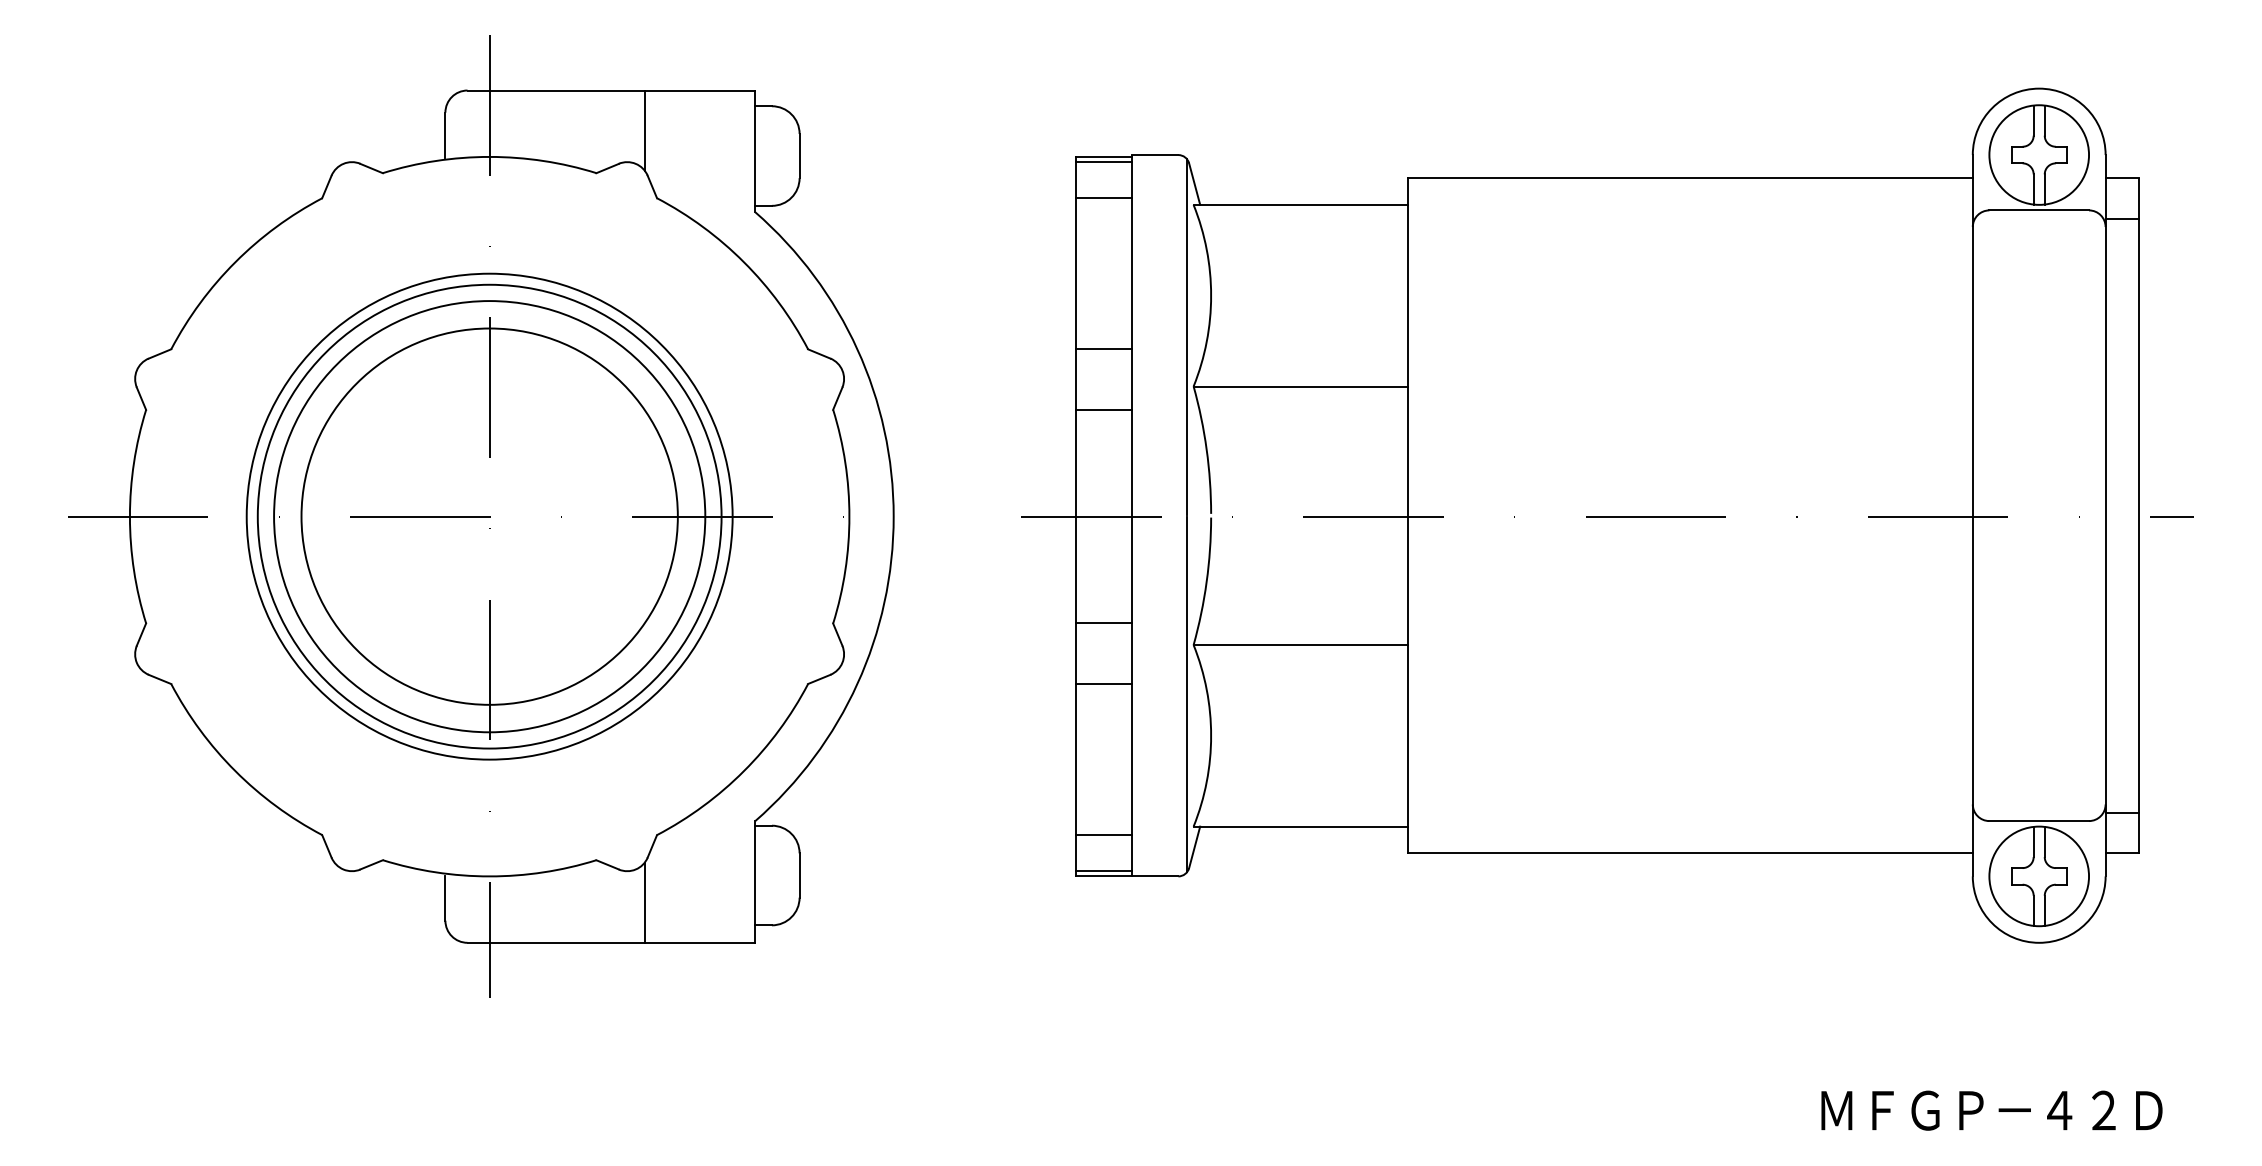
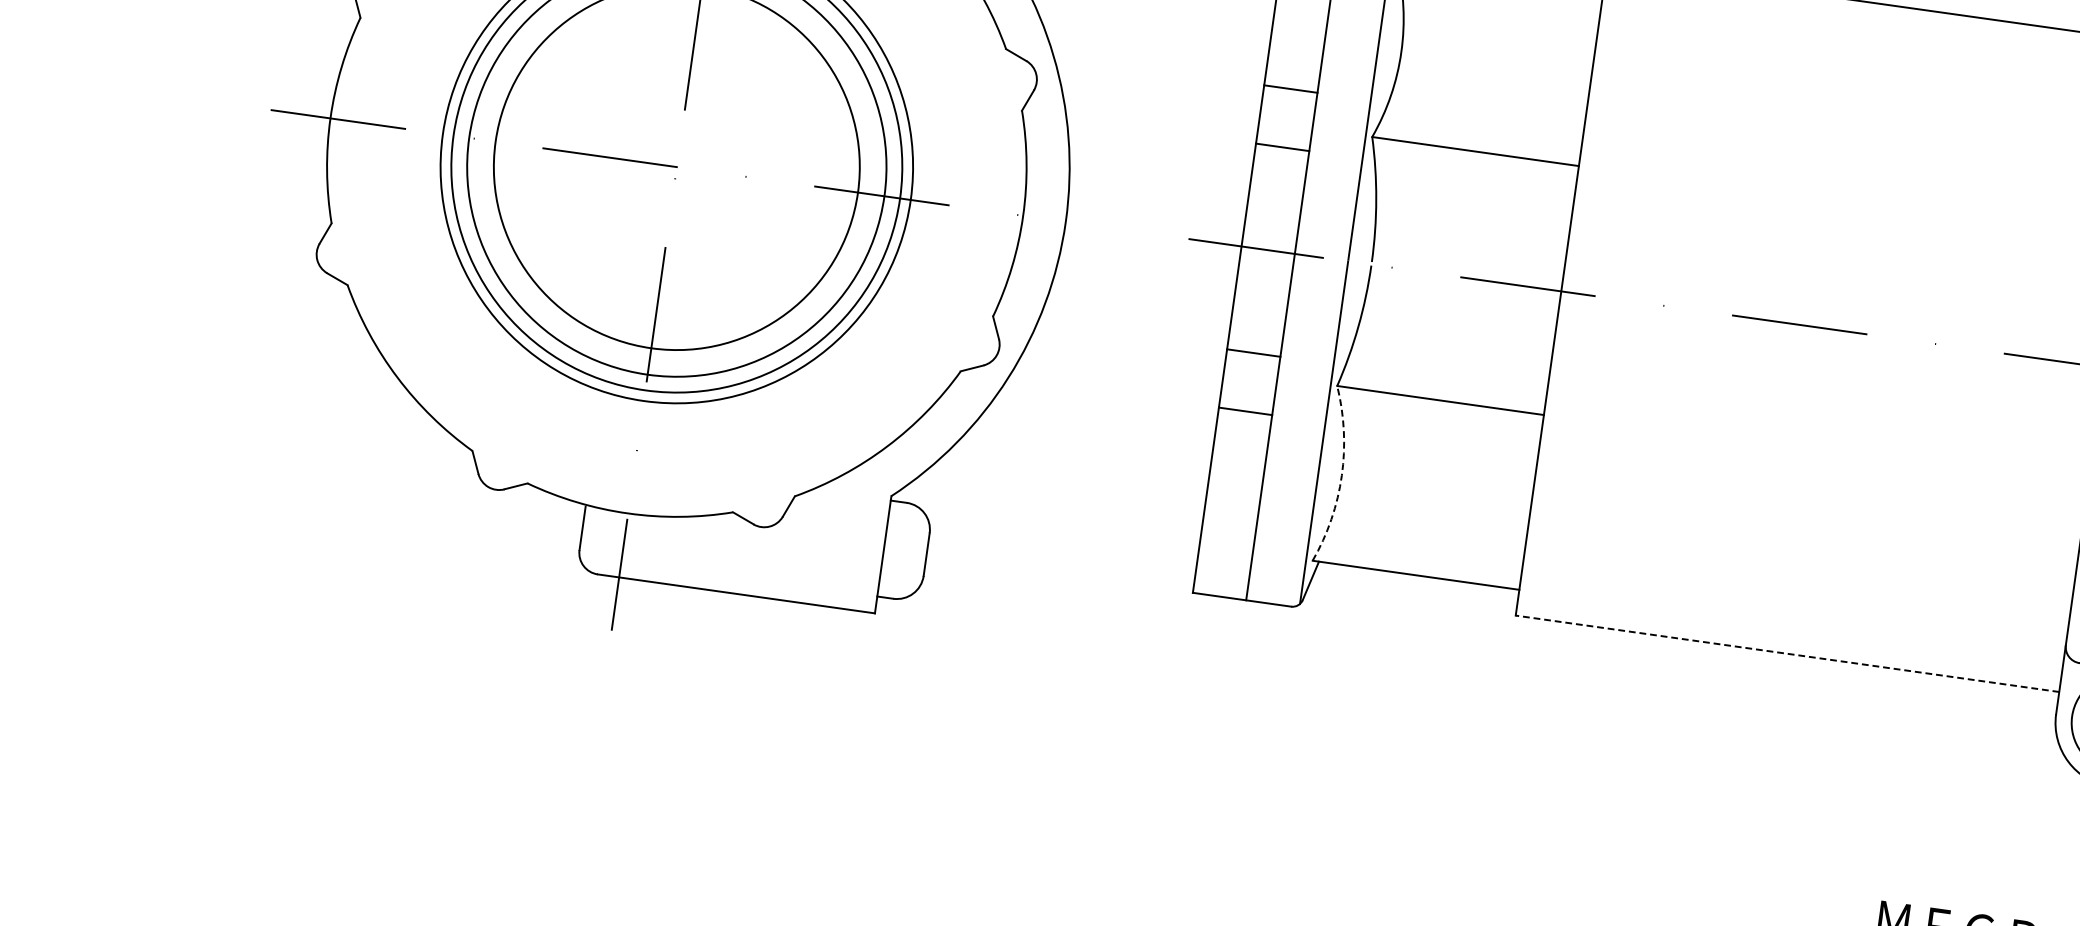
arc: (1211, 735) -> (1342, 475), solid -> dashed
line: (1103, 835) -> (1224, 557), removed
line: (1690, 853) -> (1787, 653), solid -> dashed
line: (1103, 871) -> (1219, 591), removed
line: (644, 902) -> (773, 559), removed

